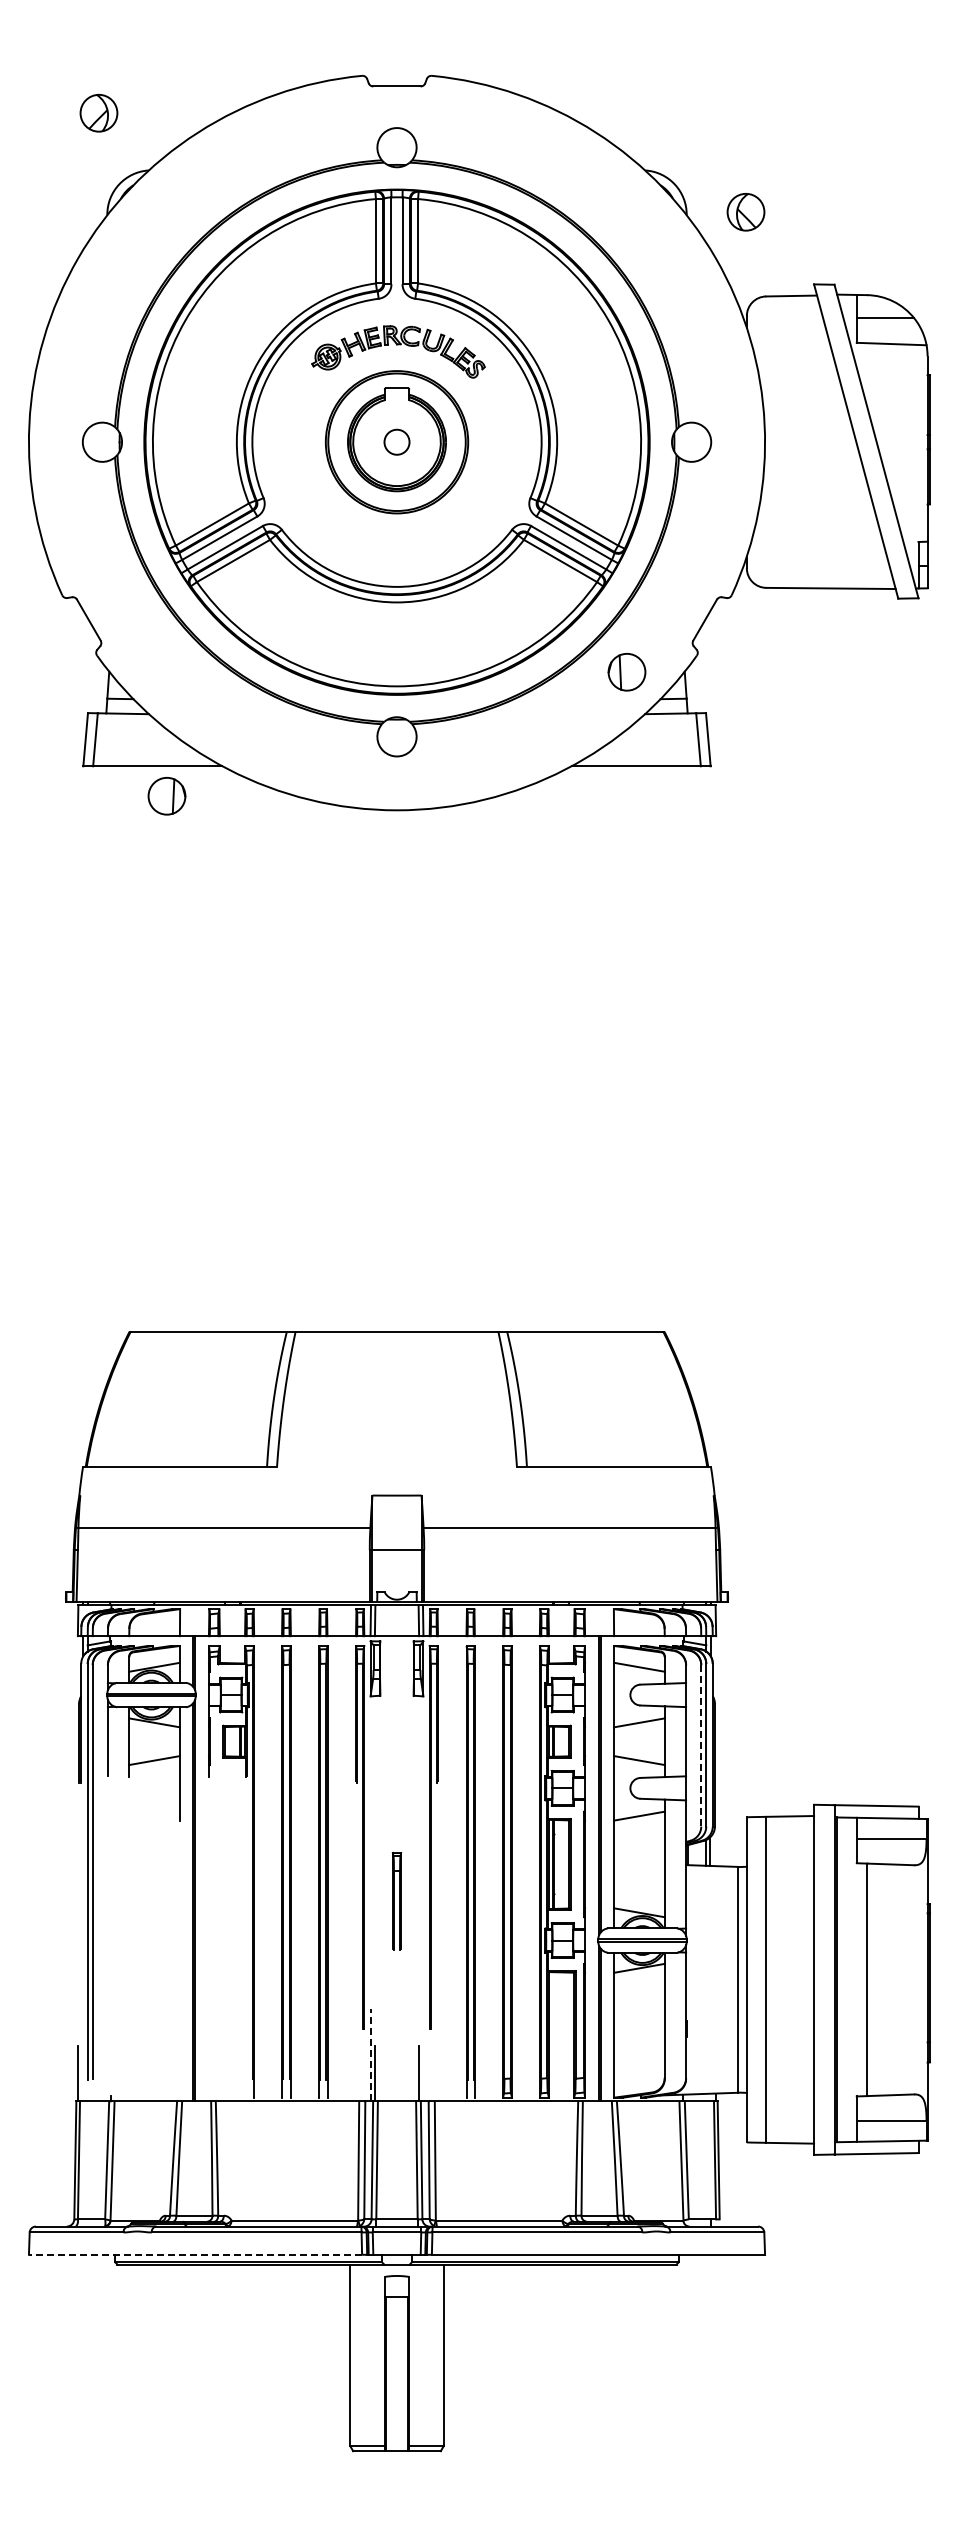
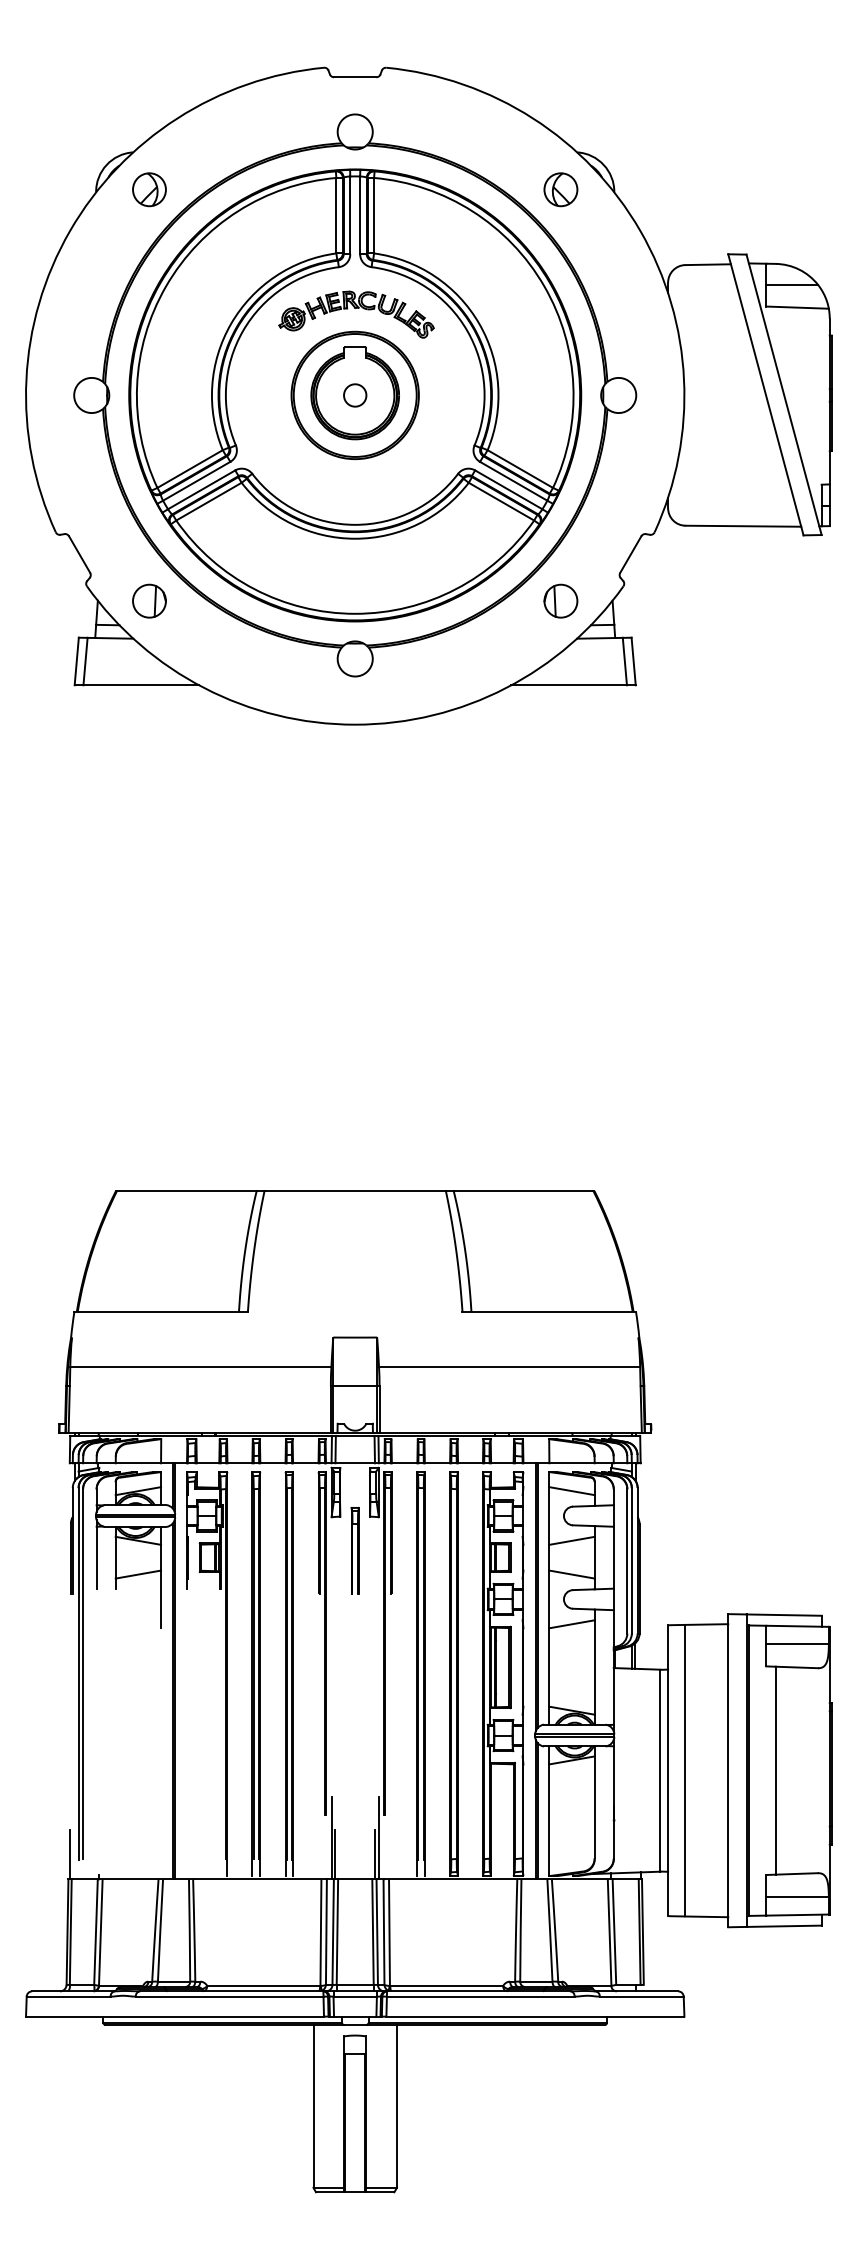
part: (98, 113) -> (149, 189), moved
part: (745, 212) -> (560, 189), moved
part: (166, 796) -> (149, 601), moved
line: (701, 1745) -> (627, 1561), dashed -> solid
part: (396, 1901) -> (354, 1551), moved
line: (370, 2054) -> (331, 1837), dashed -> solid
line: (423, 2055) -> (378, 1838), added
line: (195, 2254) -> (174, 2016), dashed -> solid

